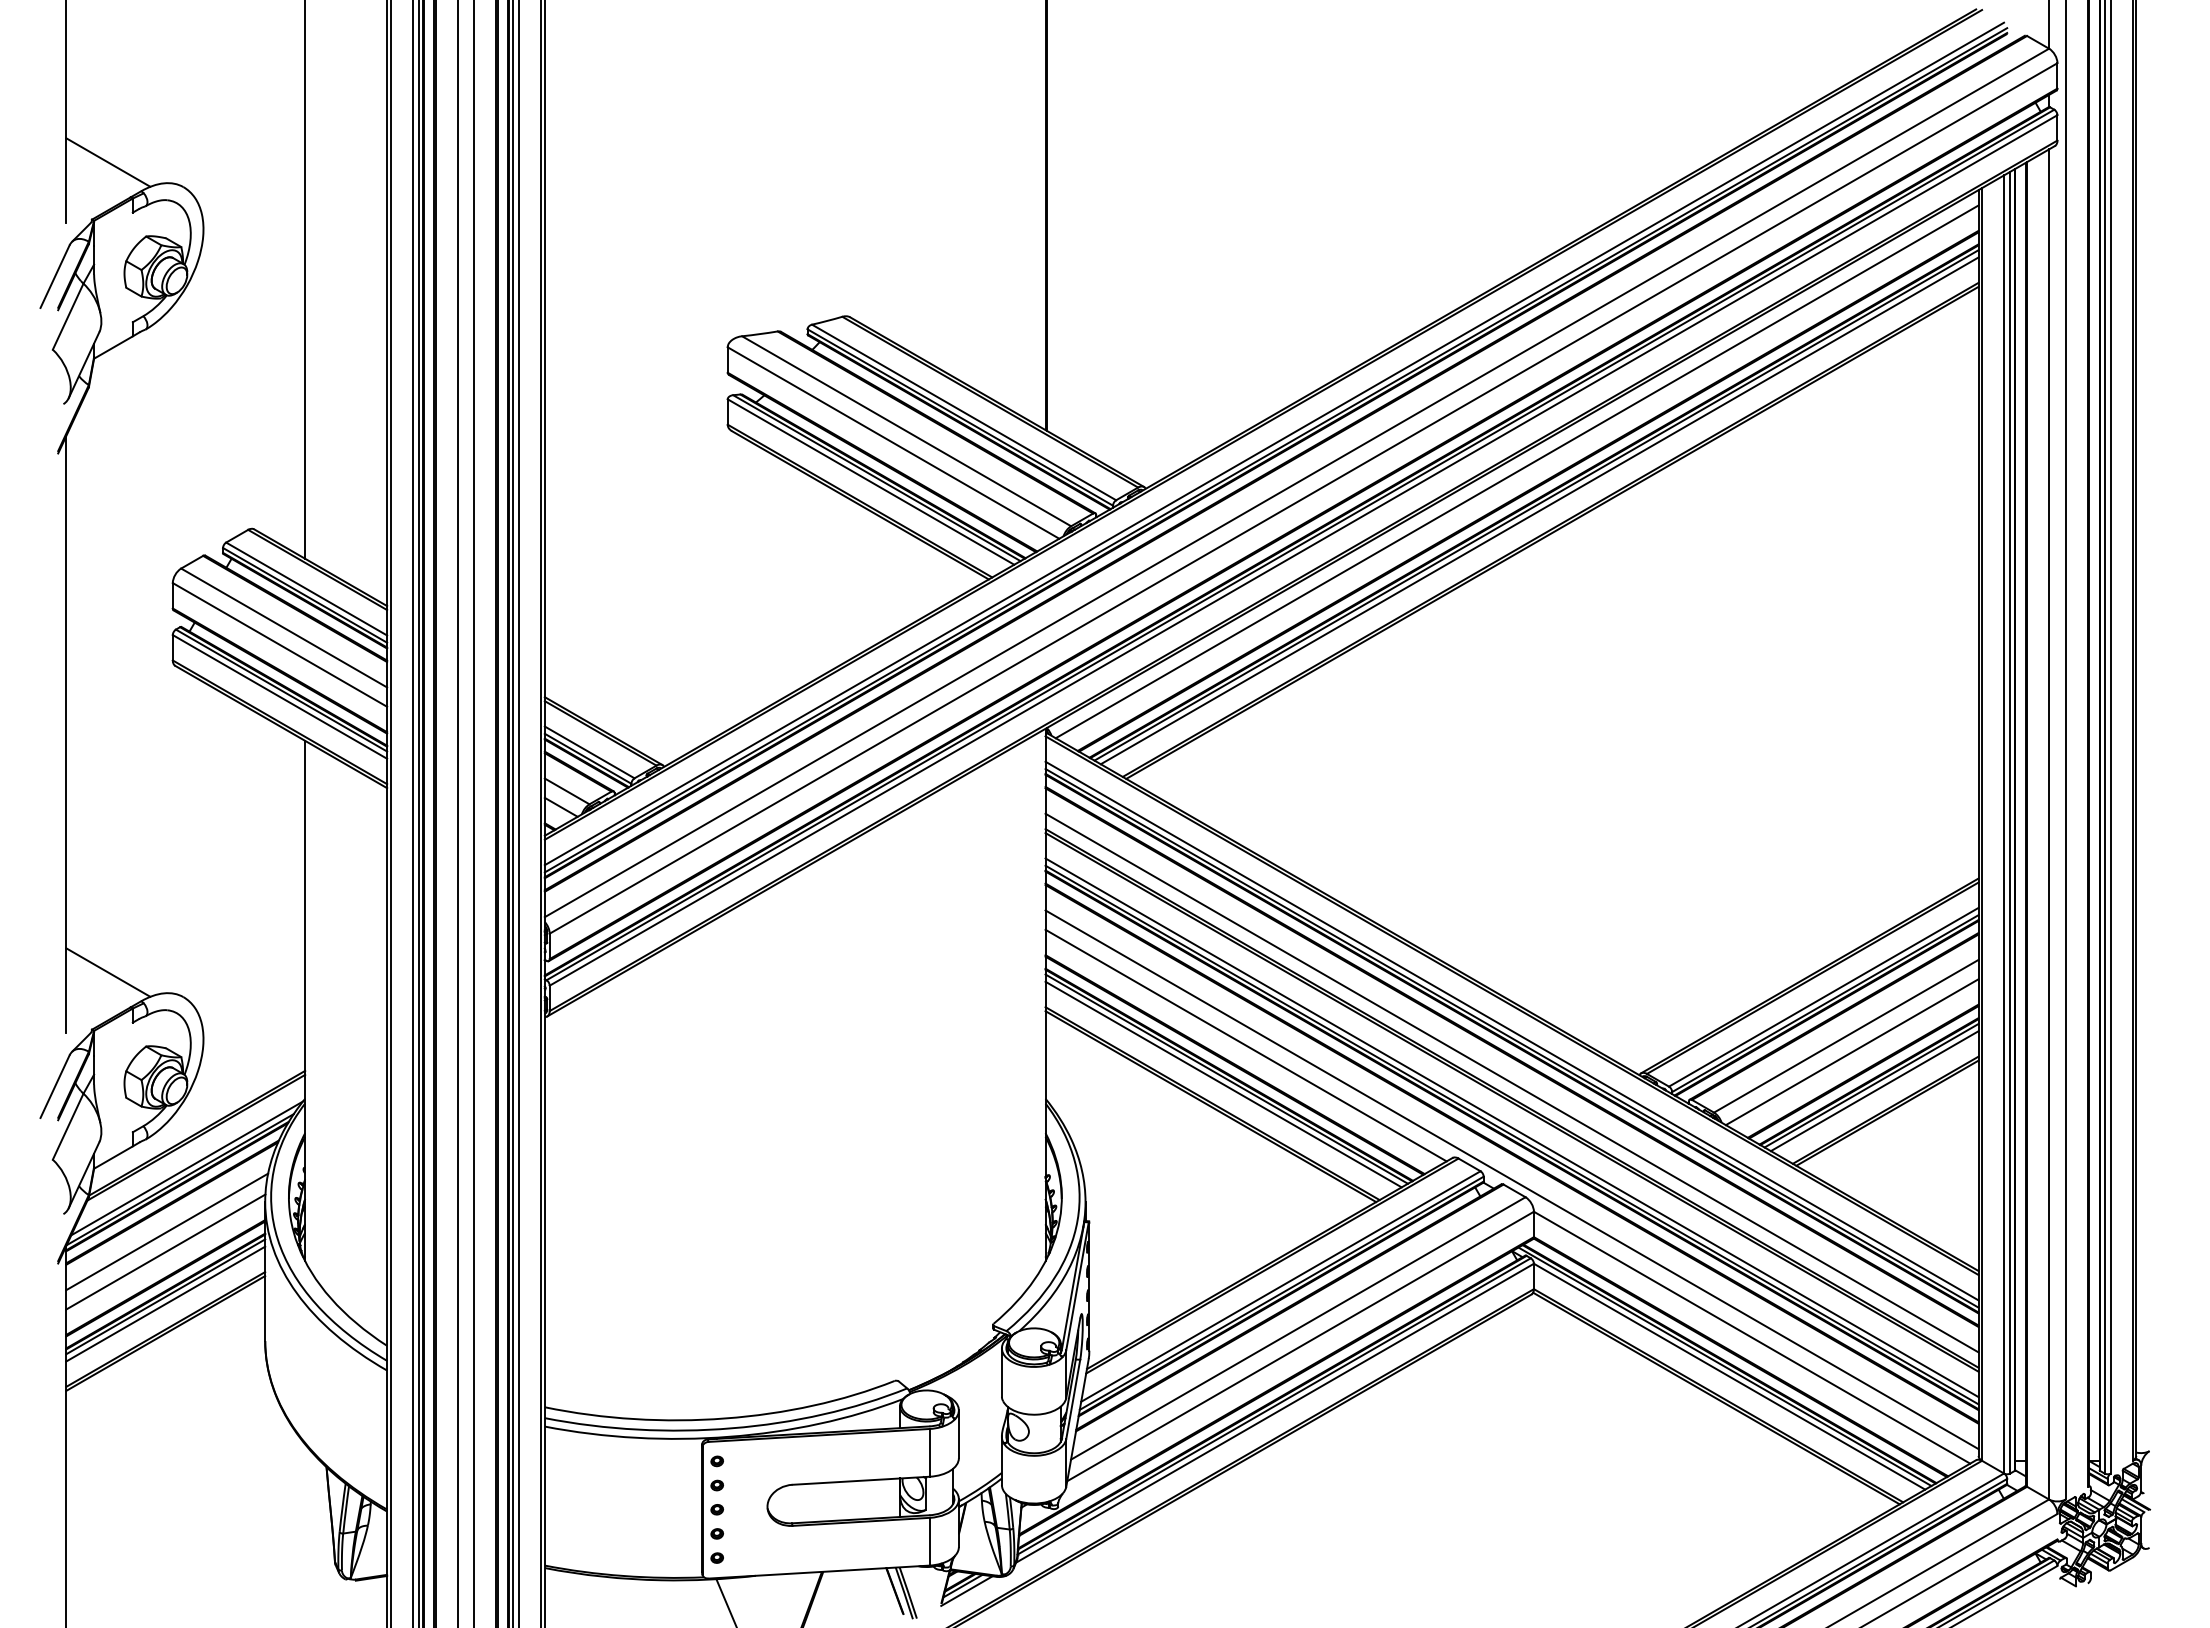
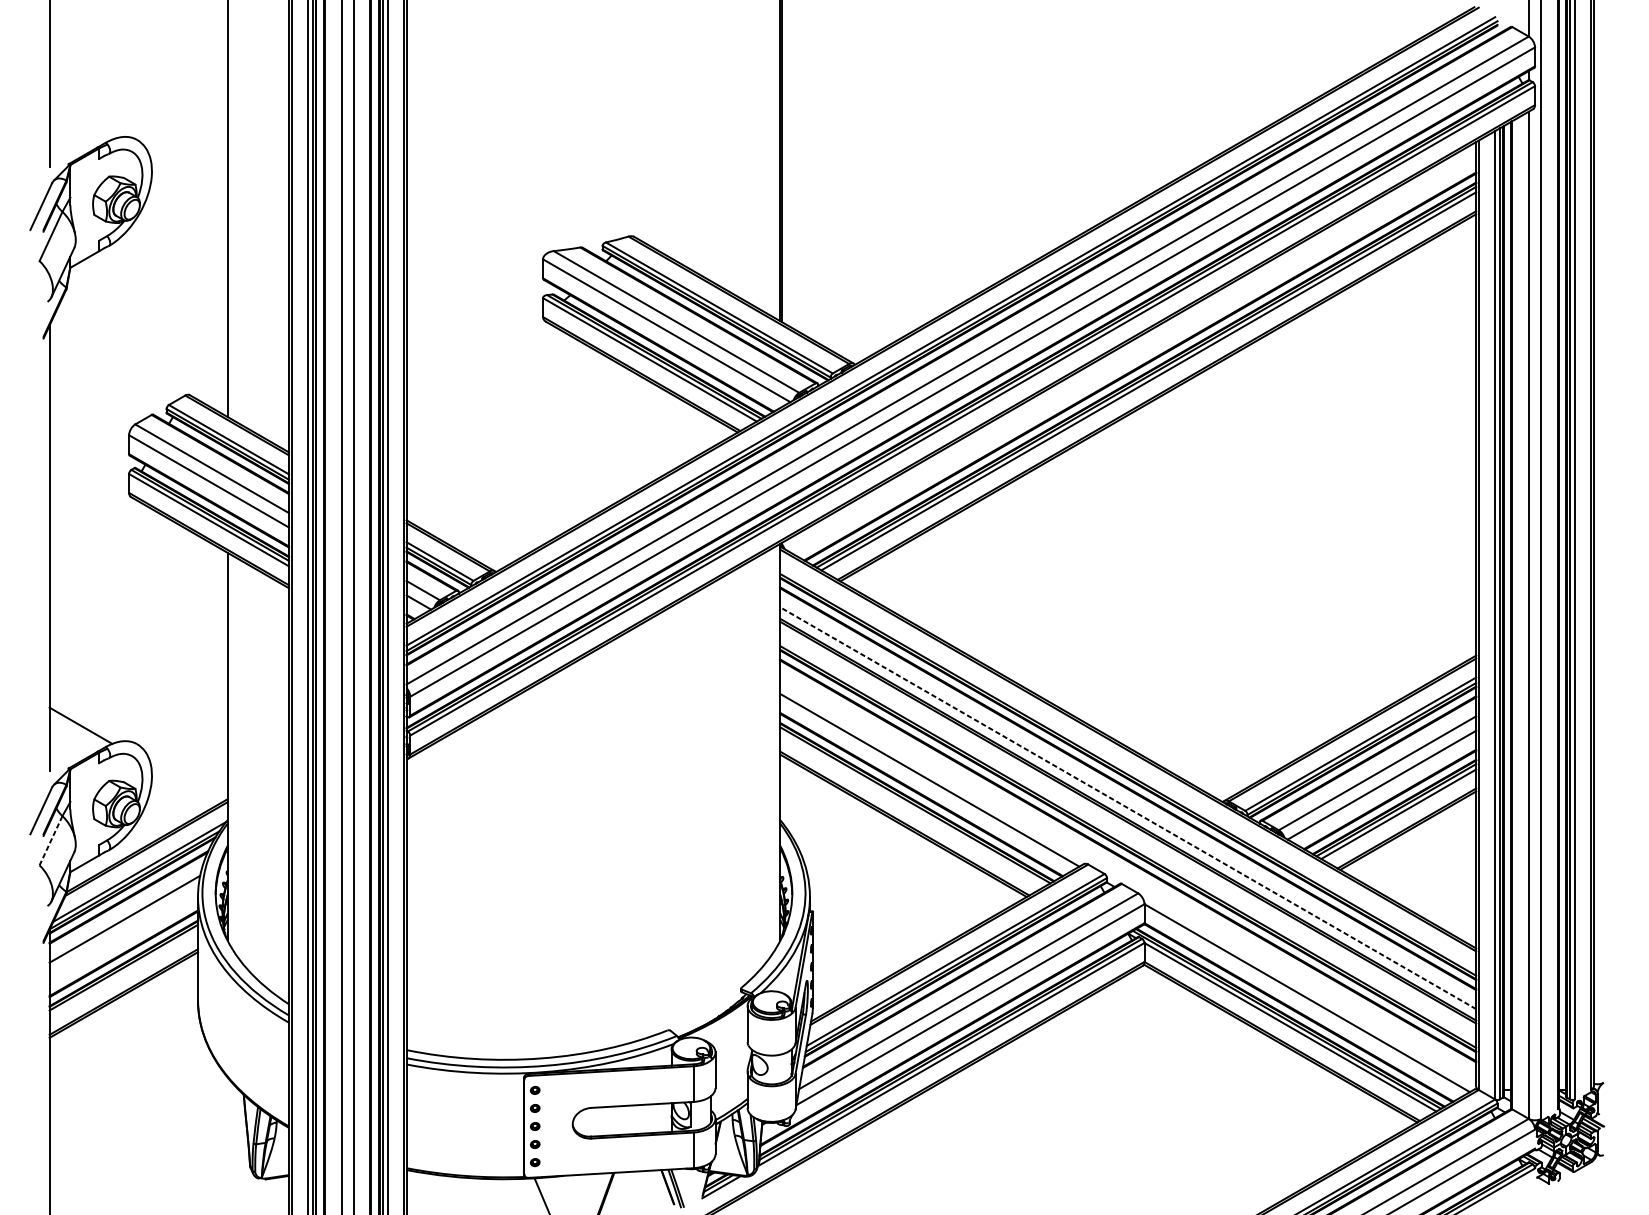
line: (108, 162) -> (81, 121), removed
line: (1516, 471) -> (1131, 351), removed
line: (1511, 1030) -> (1127, 769), removed
line: (1512, 1083) -> (1128, 808), solid -> dashed
line: (1223, 1084) -> (912, 809), removed
line: (67, 1127) -> (50, 841), solid -> dashed
line: (1511, 1127) -> (1127, 841), removed
line: (1511, 1179) -> (1127, 880), removed
line: (165, 1251) -> (123, 933), removed
line: (165, 1303) -> (123, 972), removed

